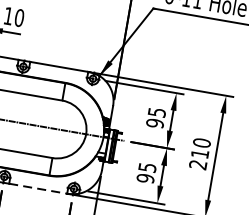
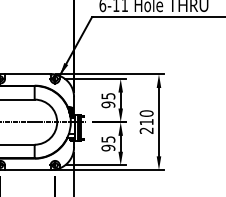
line: (37, 189) -> (27, 170), dashed -> solid

